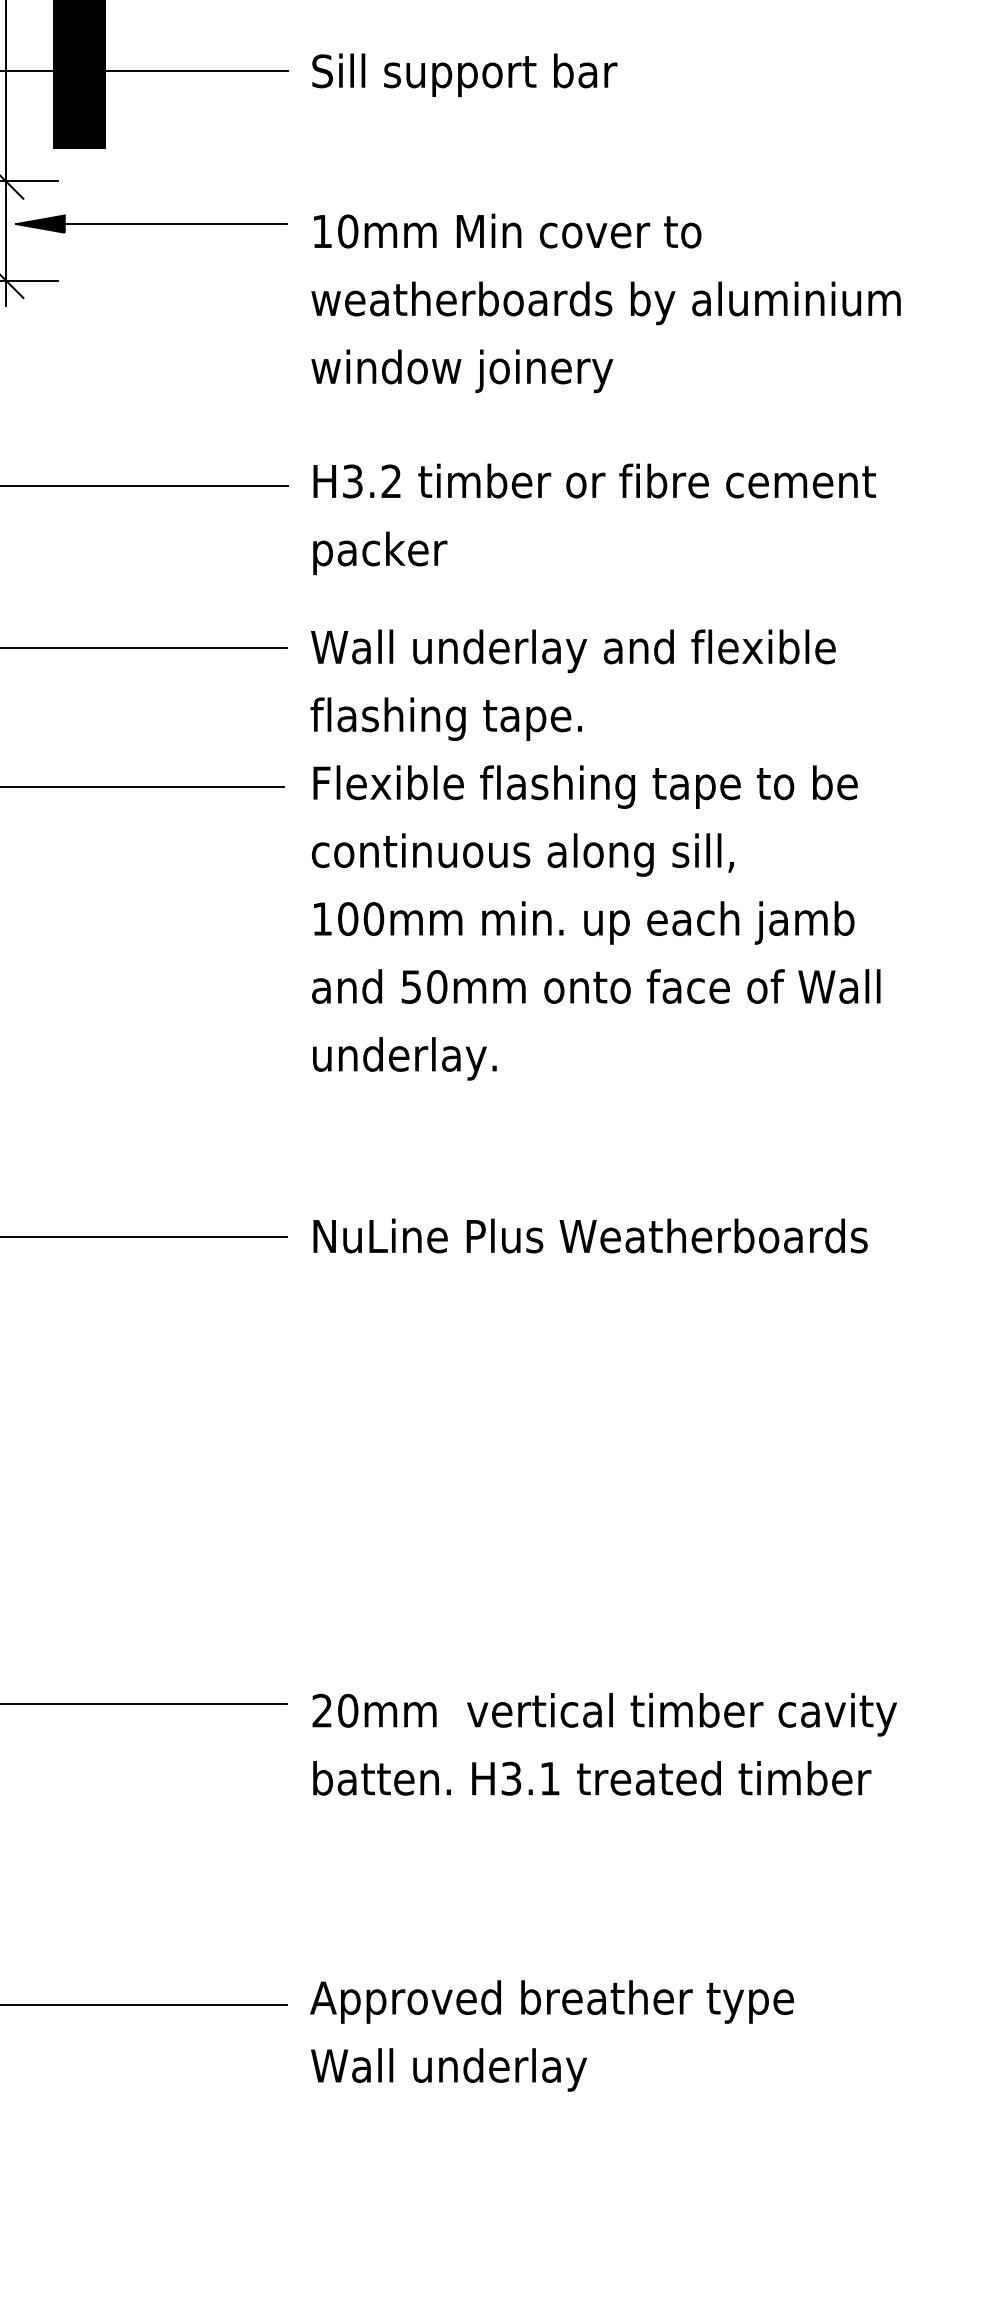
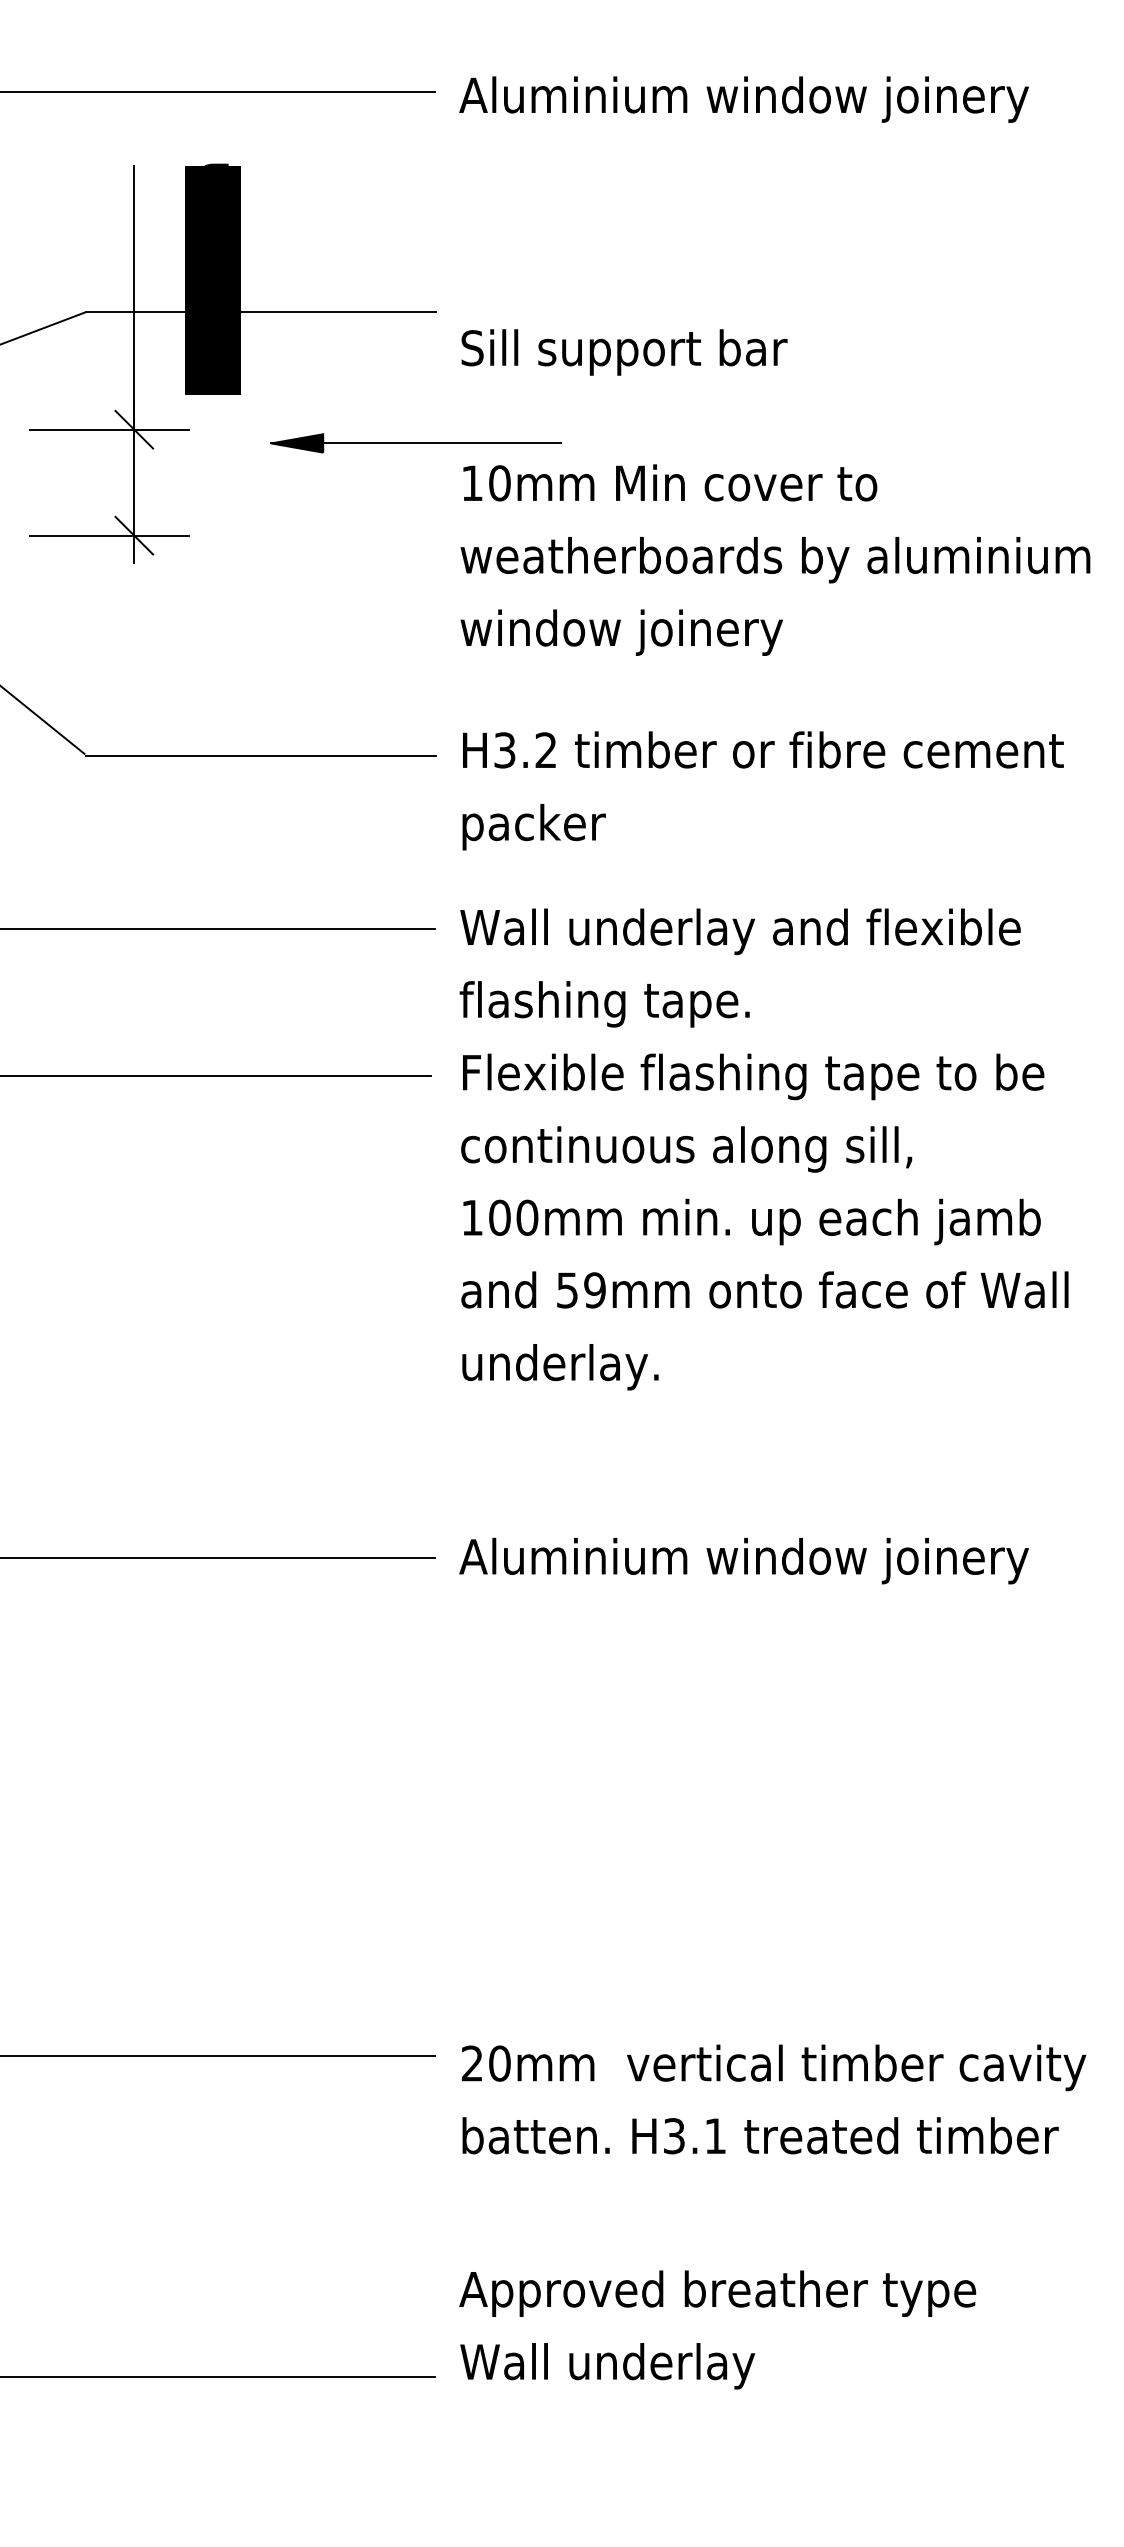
text: (464, 75) -> (624, 352), moved
part: (151, 224) -> (415, 443), moved
text: (436, 987) -> (594, 1290), 50mm -> 59mm
text: (588, 1239) -> (756, 1560), NuLine Plus Weatherboards -> Aluminium window joinery
text: (551, 2035) -> (717, 2329), moved

